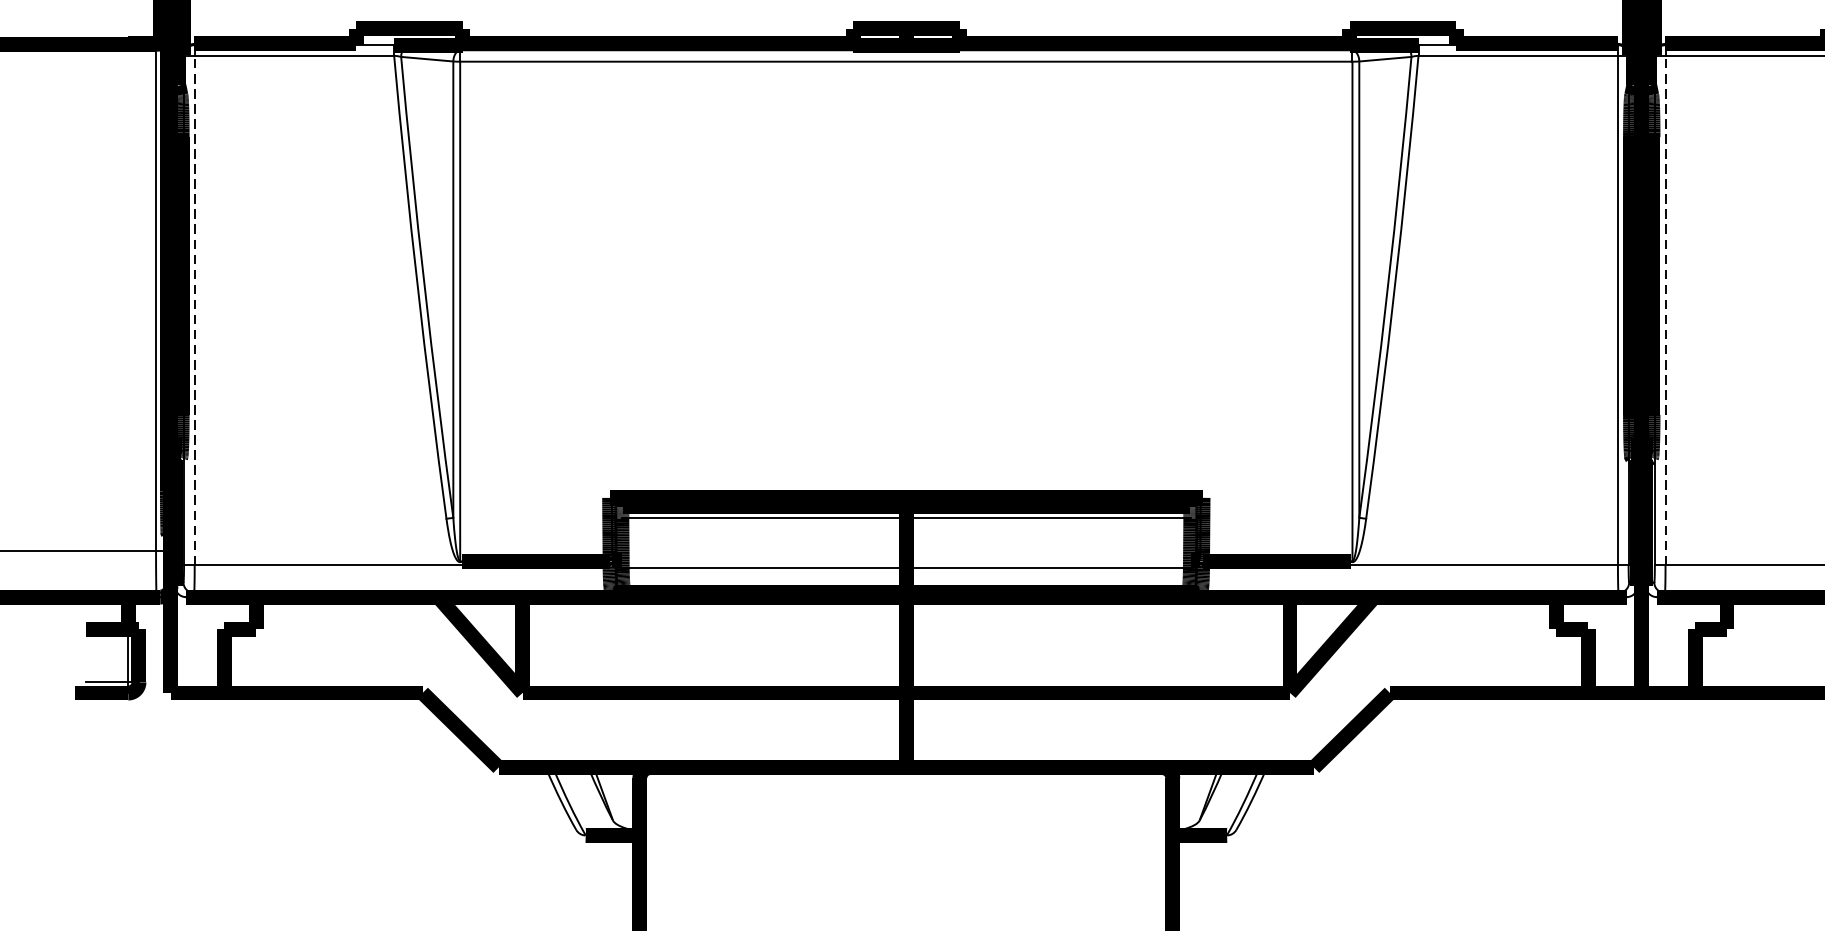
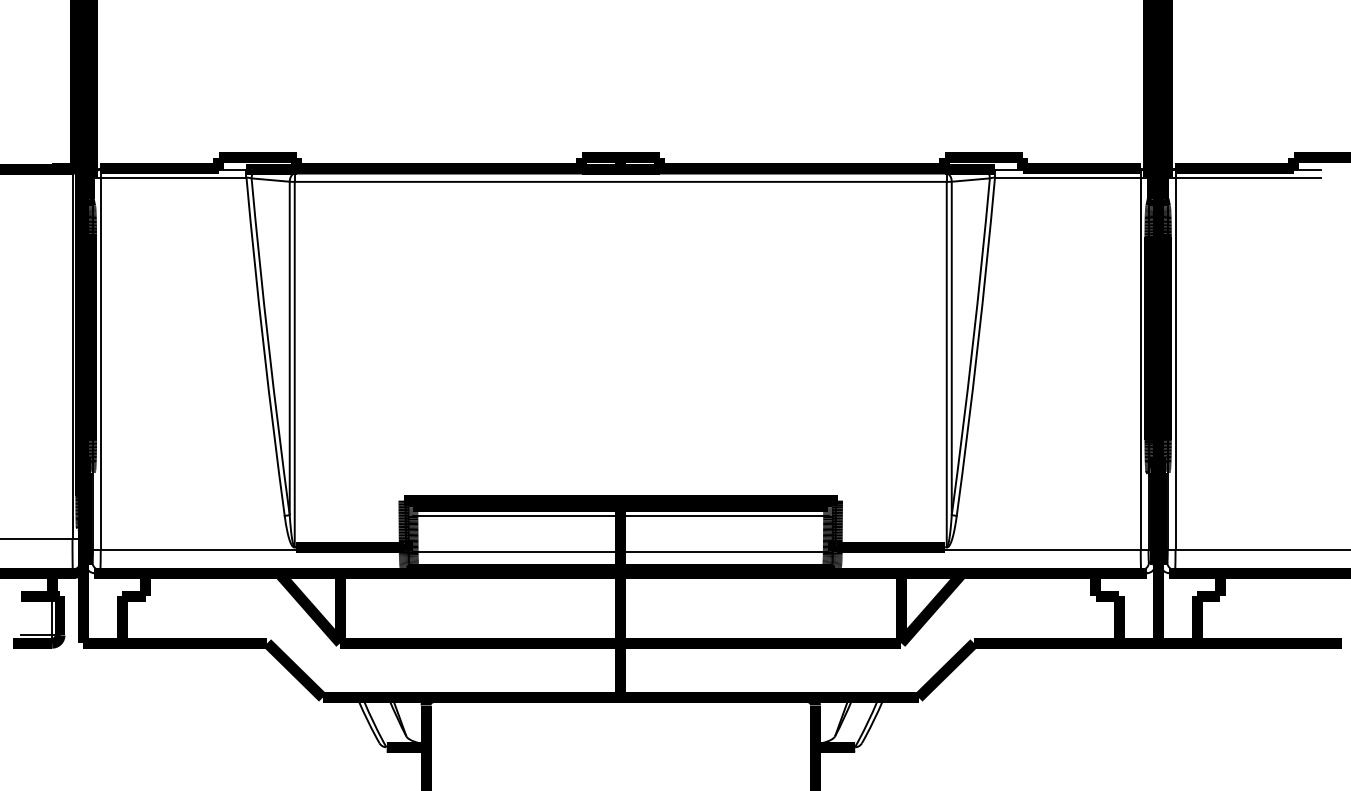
line: (194, 310) -> (100, 363), dashed -> solid
line: (1665, 310) -> (1175, 363), dashed -> solid

